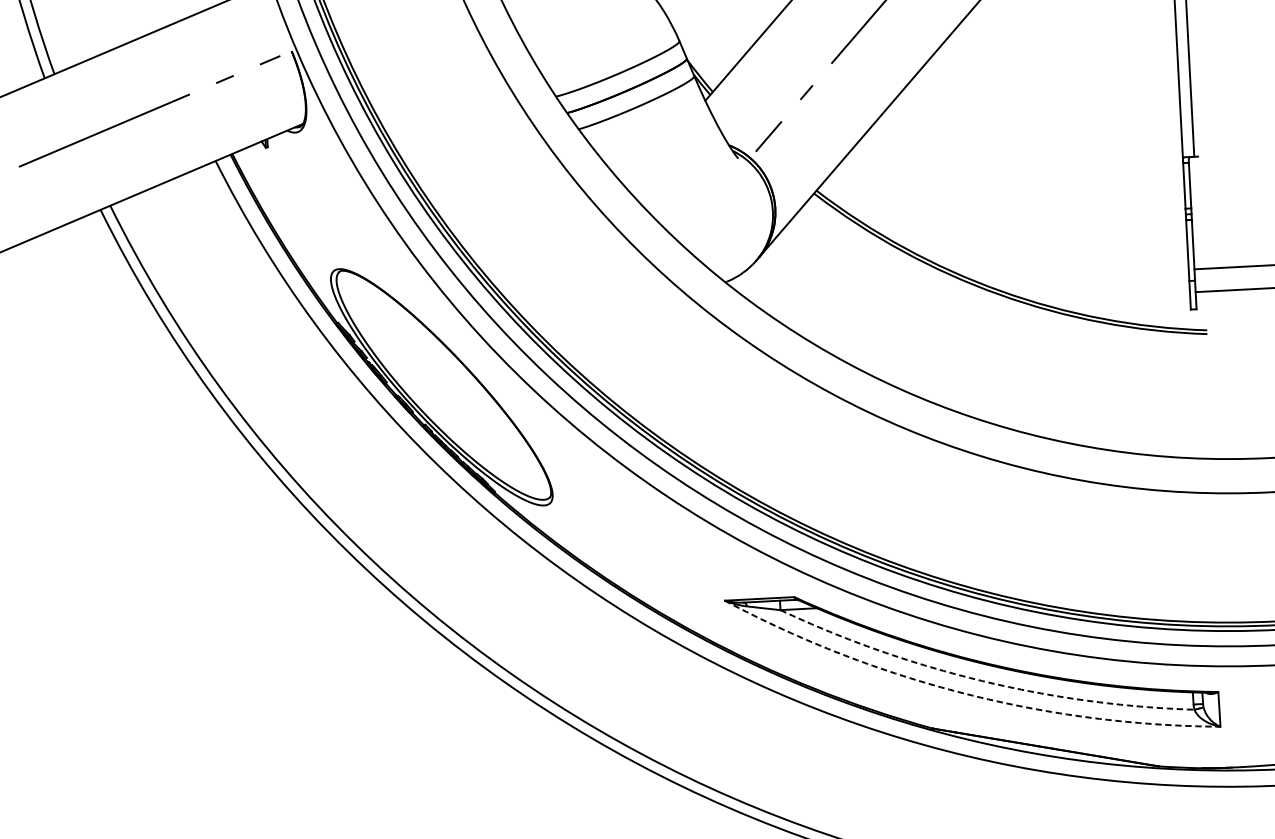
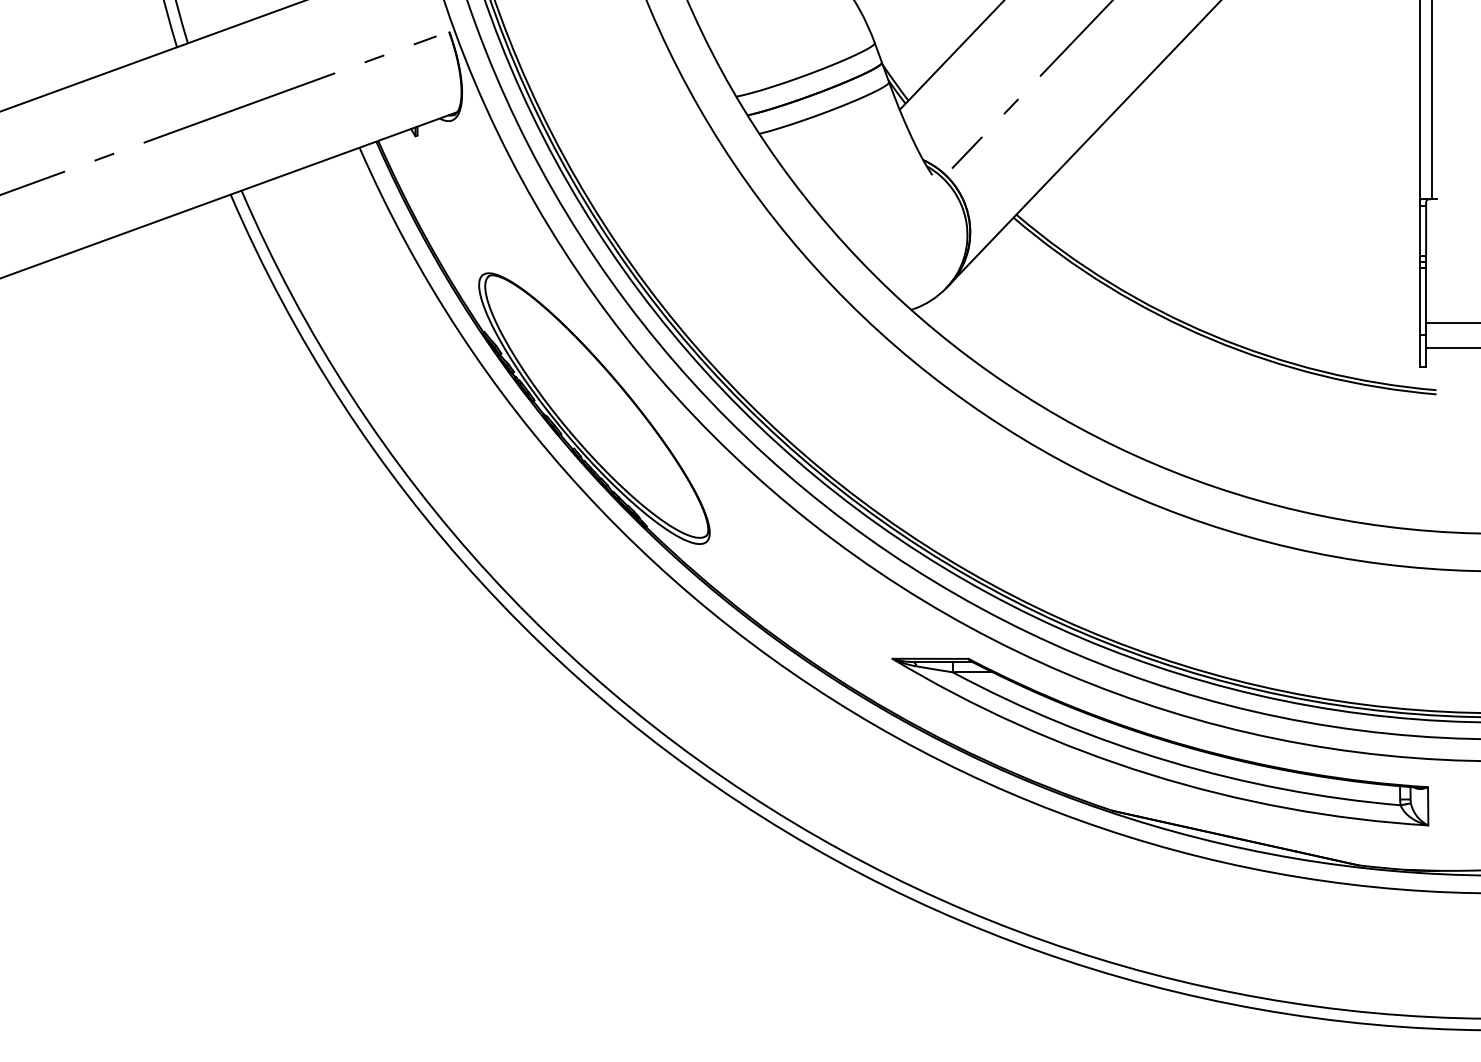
arc: (981, 680) -> (1169, 761), dashed -> solid
arc: (965, 693) -> (1150, 774), dashed -> solid

